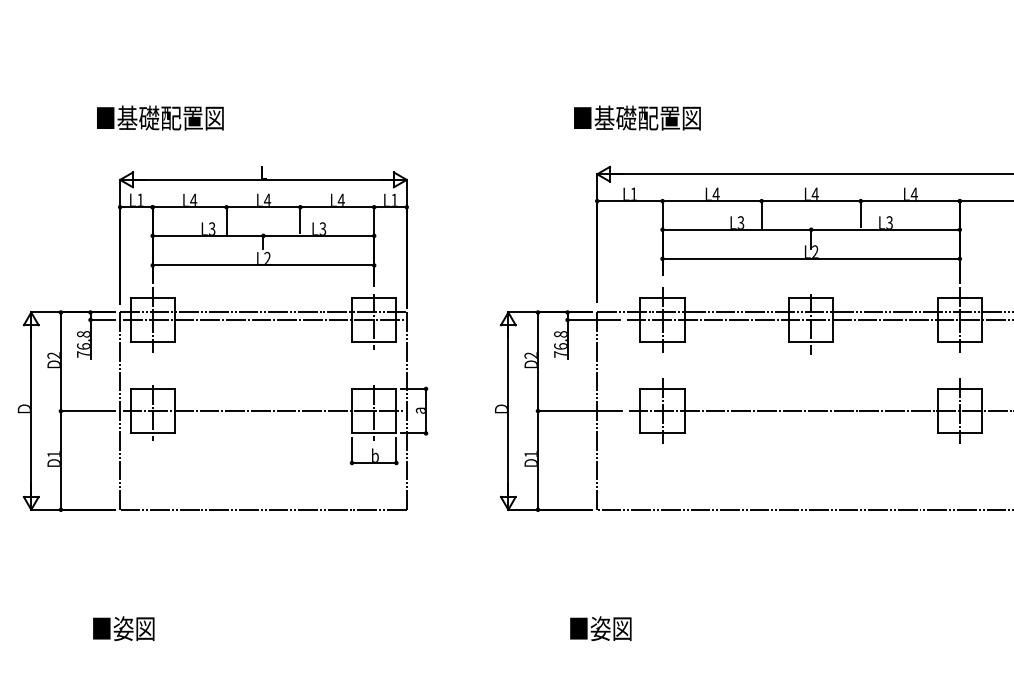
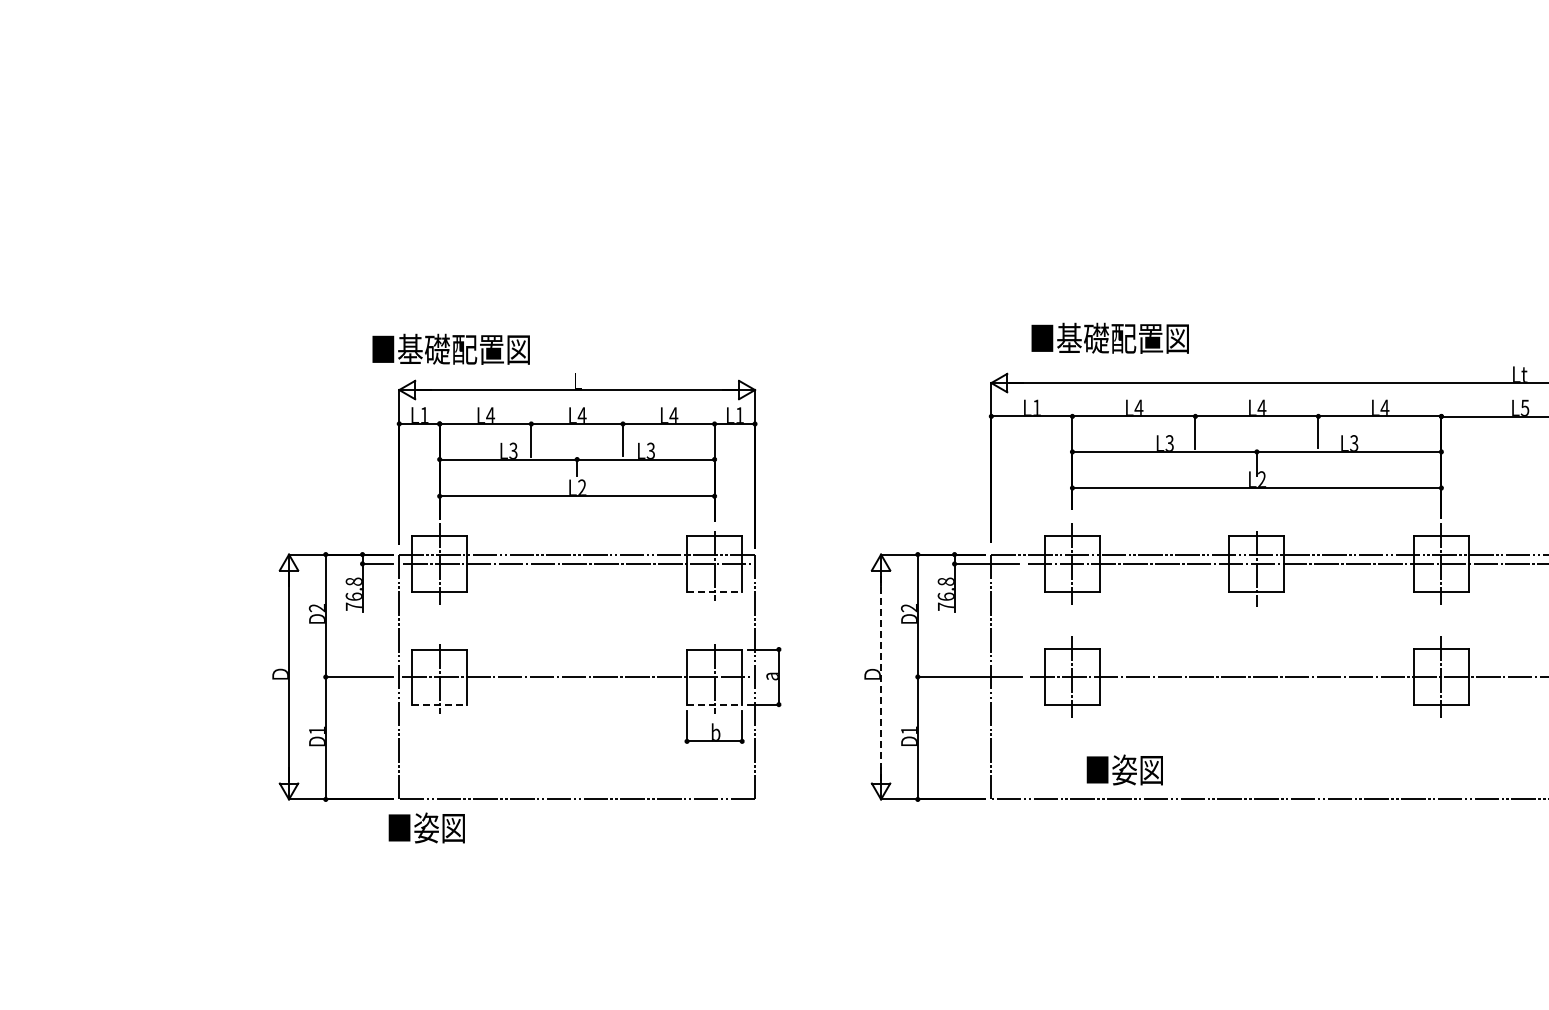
text: (159, 117) -> (450, 348), moved
text: (636, 117) -> (1109, 337), moved
line: (374, 342) -> (714, 591), solid -> dashed
line: (508, 410) -> (881, 676), solid -> dashed
line: (152, 433) -> (439, 704), solid -> dashed
line: (374, 433) -> (714, 704), solid -> dashed
text: (123, 628) -> (426, 827), moved
text: (600, 628) -> (1124, 769), moved

